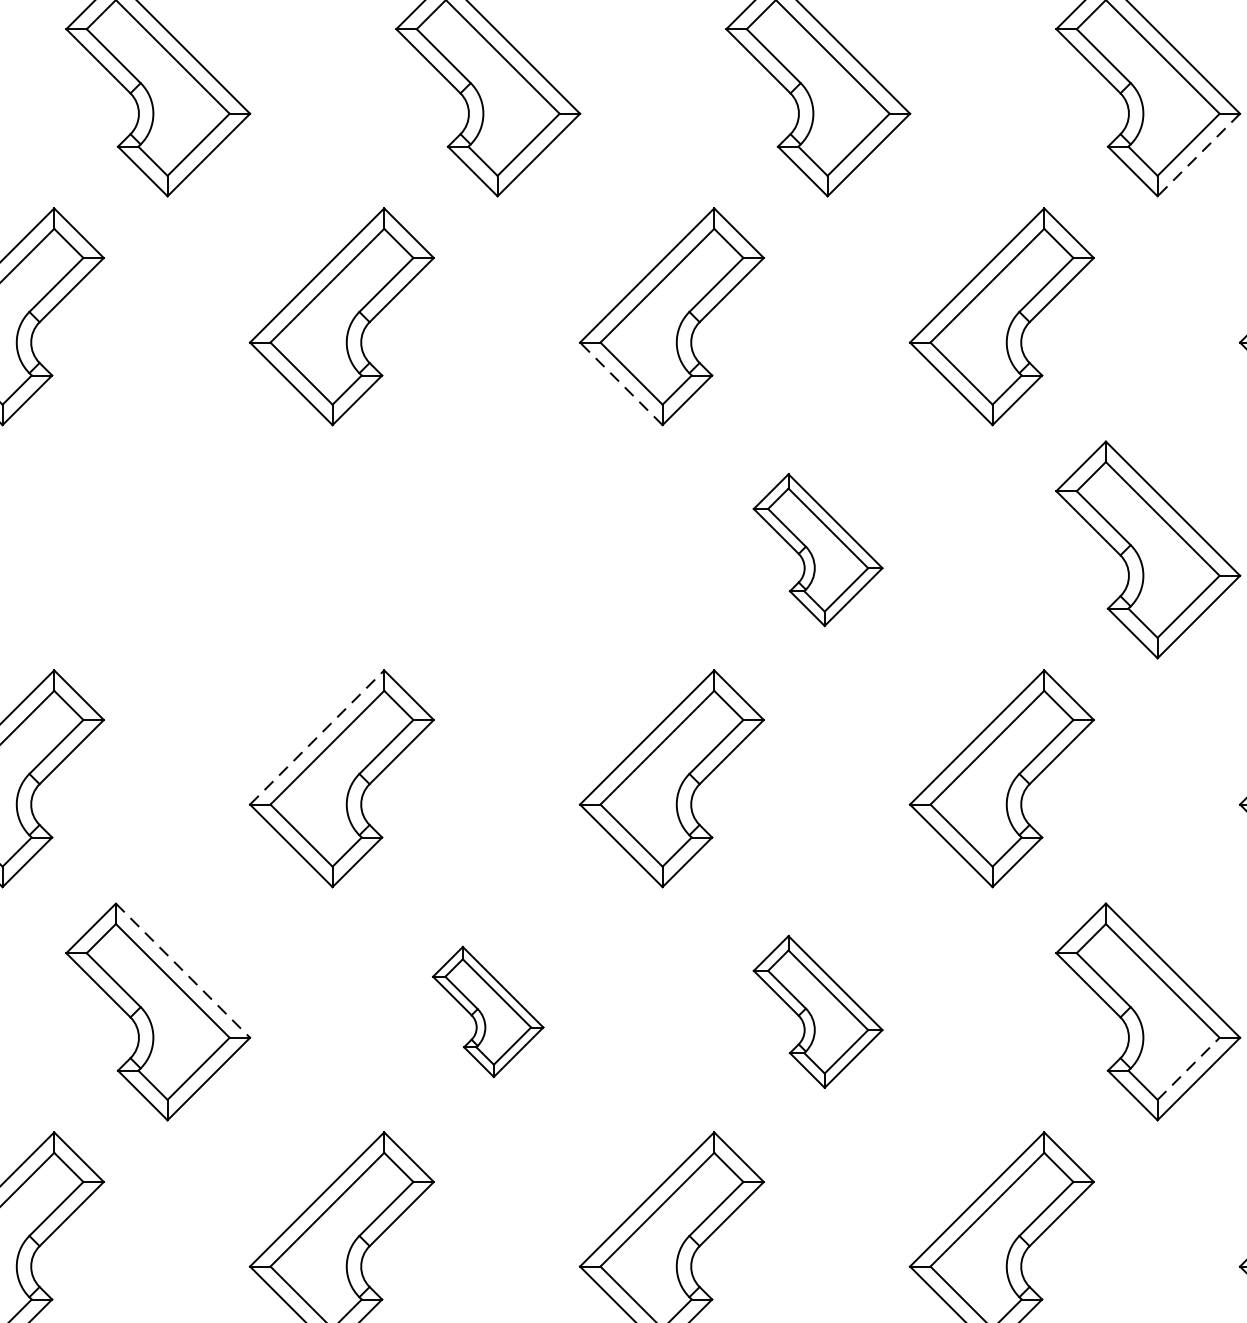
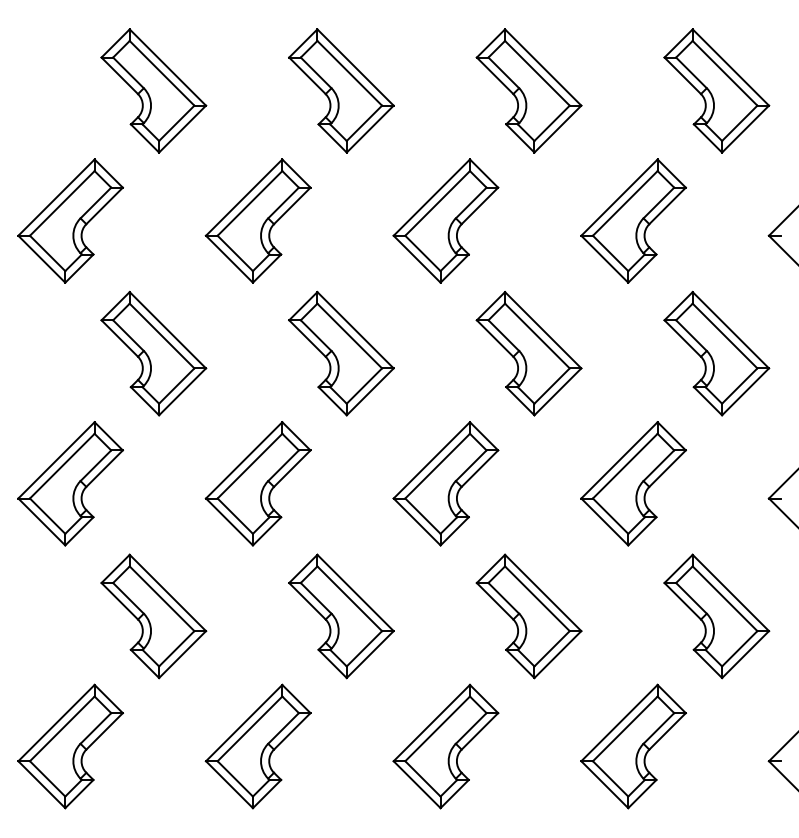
line: (1198, 155) -> (745, 129), dashed -> solid
line: (620, 382) -> (416, 258), dashed -> solid
part: (157, 549) -> (153, 353), added
part: (488, 549) -> (341, 353), added
part: (817, 549) -> (528, 353), size x1.43
line: (317, 737) -> (244, 460), dashed -> solid
line: (182, 969) -> (167, 592), dashed -> solid
part: (488, 1012) -> (341, 616), size x1.67
part: (817, 1012) -> (528, 616), size x1.43
line: (1188, 1068) -> (739, 648), dashed -> solid

